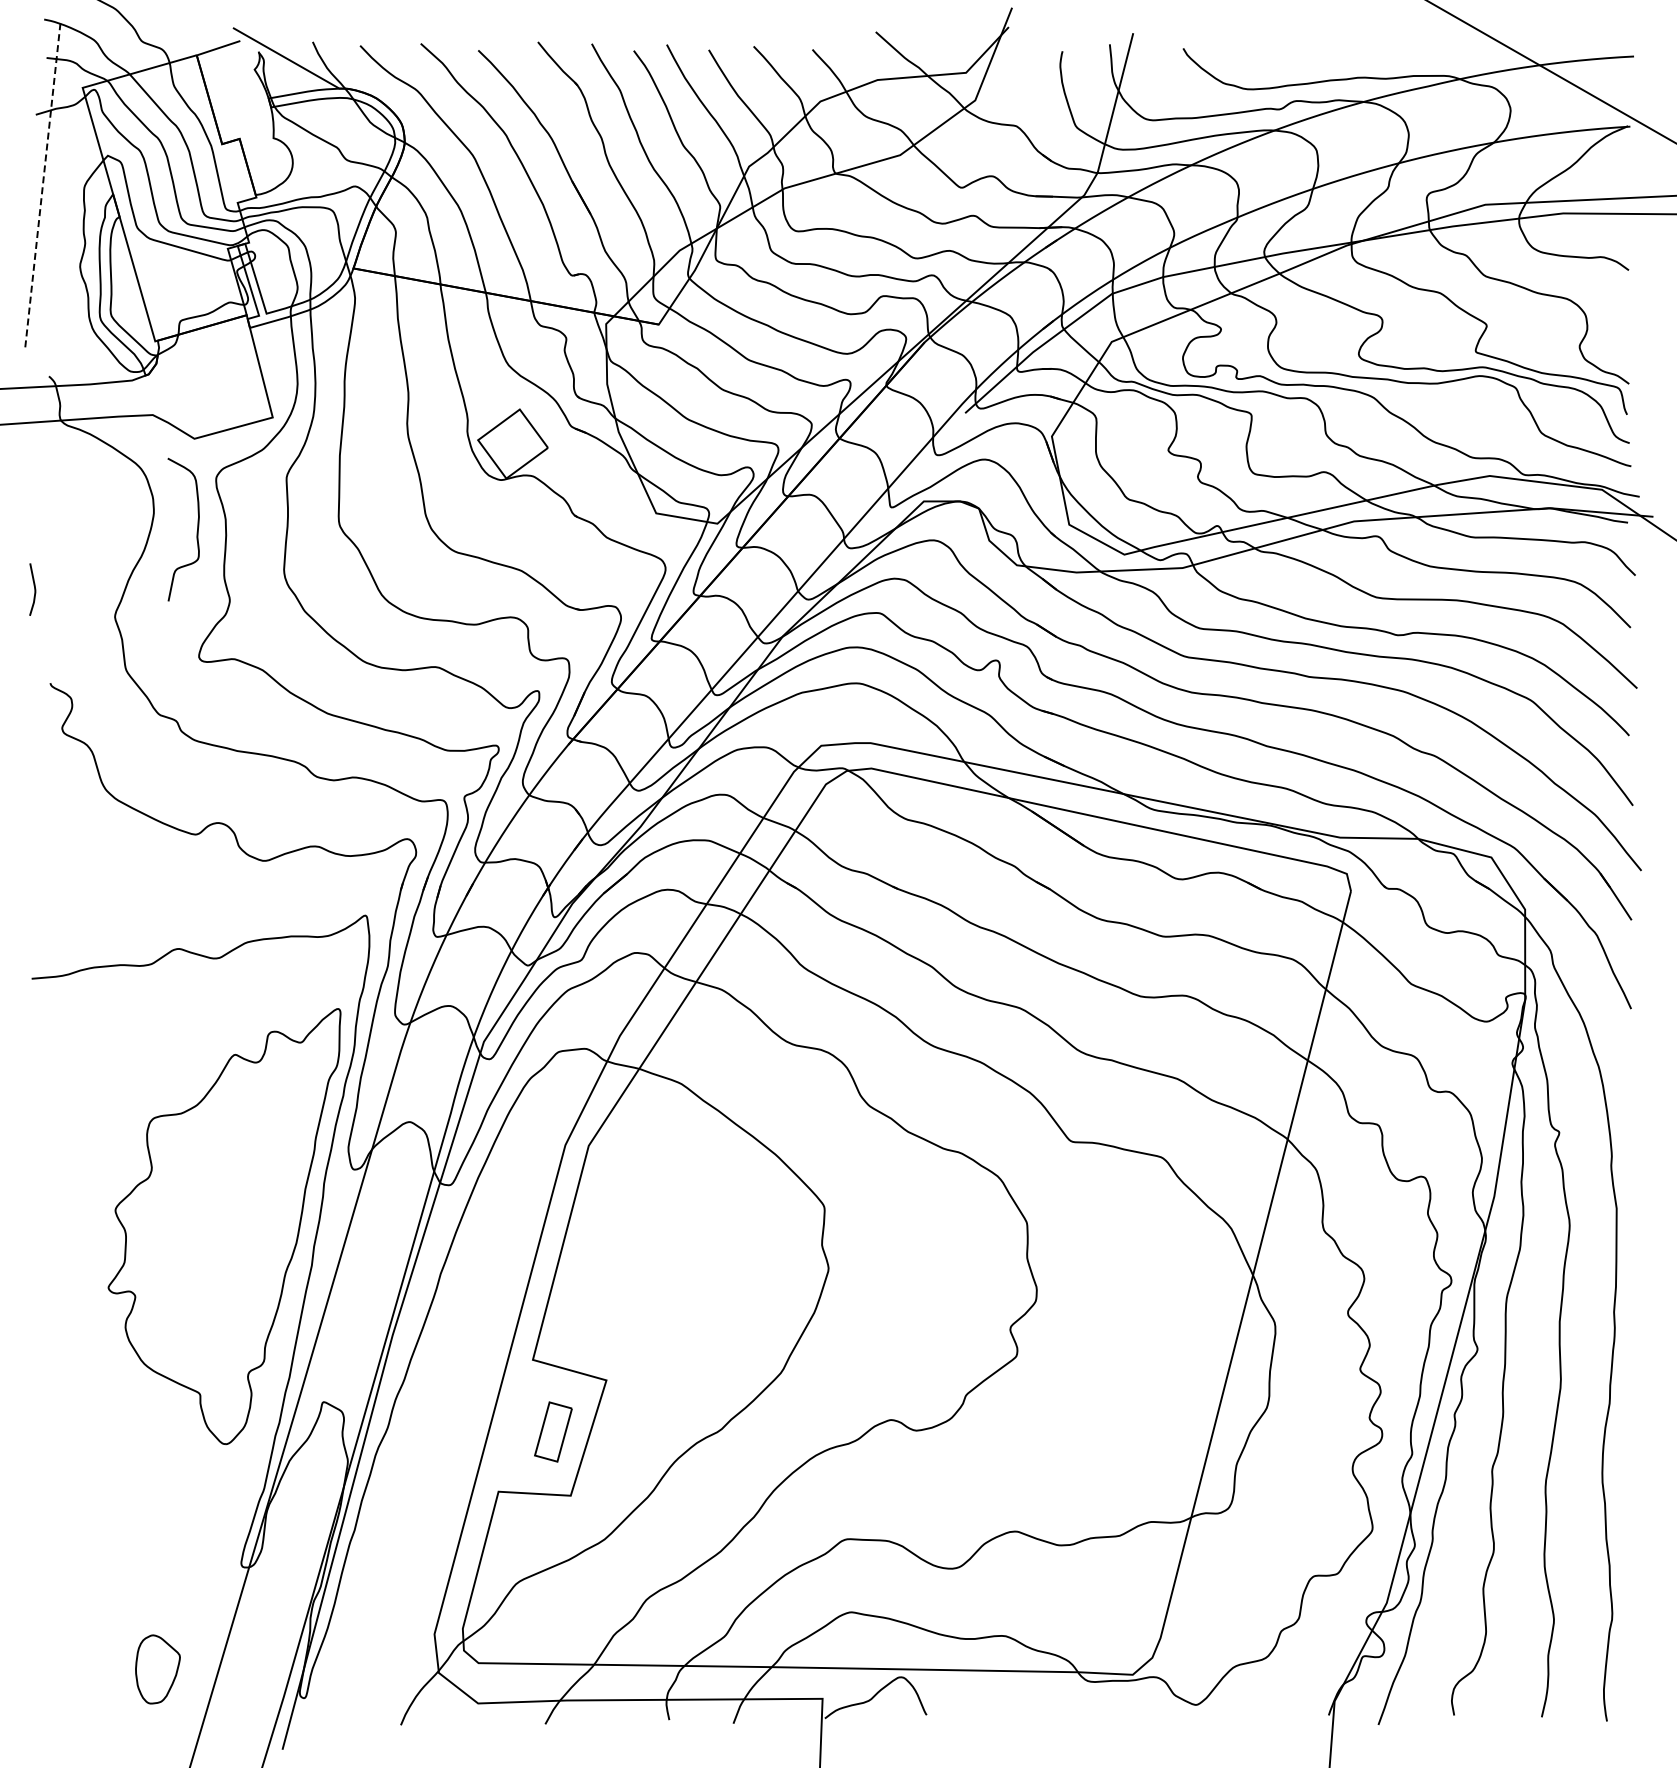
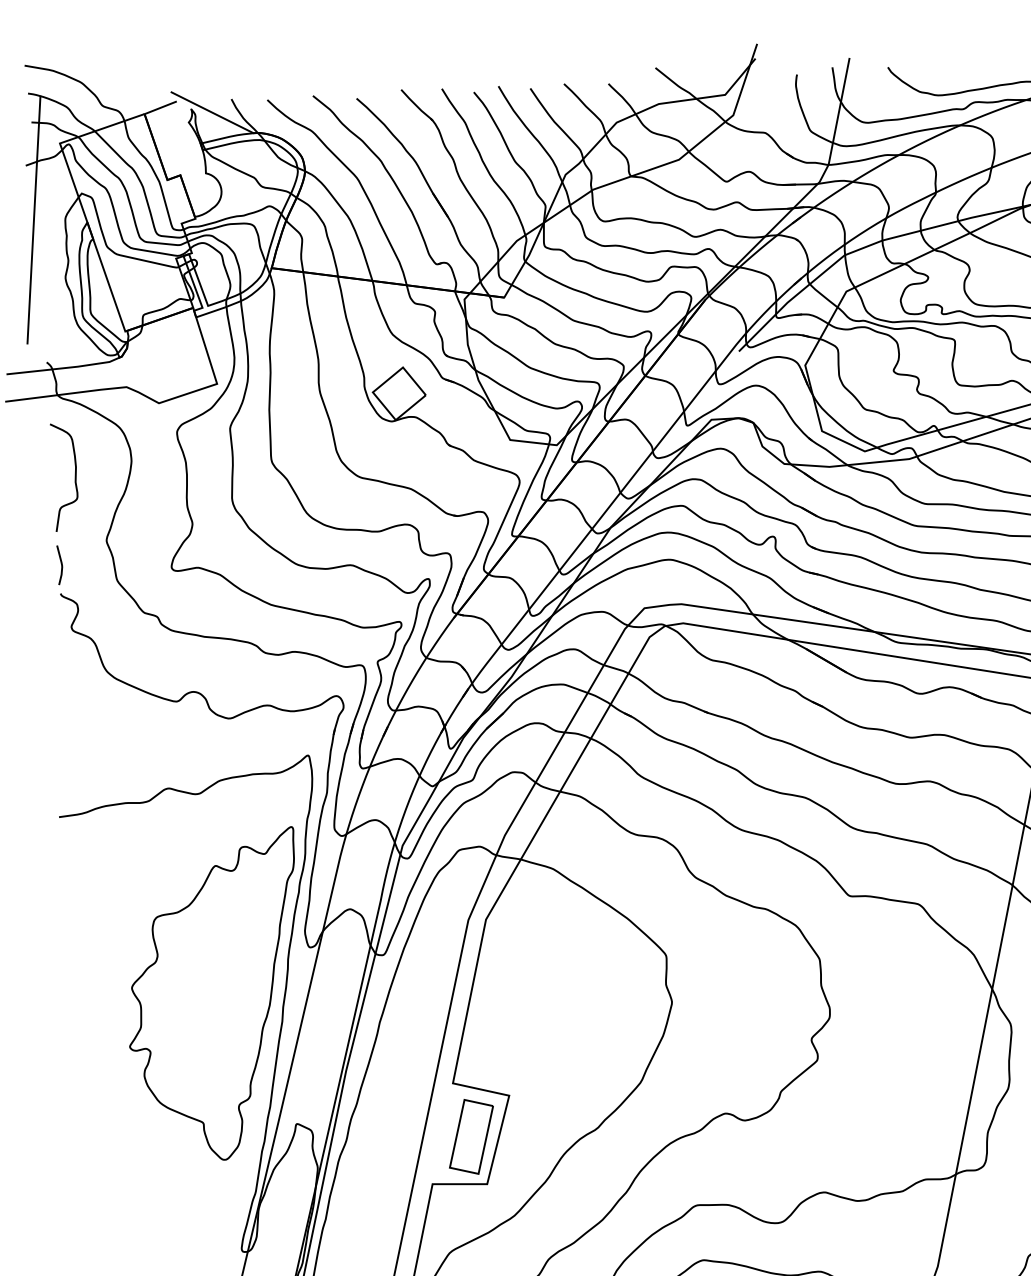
line: (42, 187) -> (33, 220), dashed -> solid
curve: (196, 531) -> (74, 478), moved
curve: (34, 589) -> (61, 565), moved
part: (553, 1431) -> (471, 1136), size x1.67

